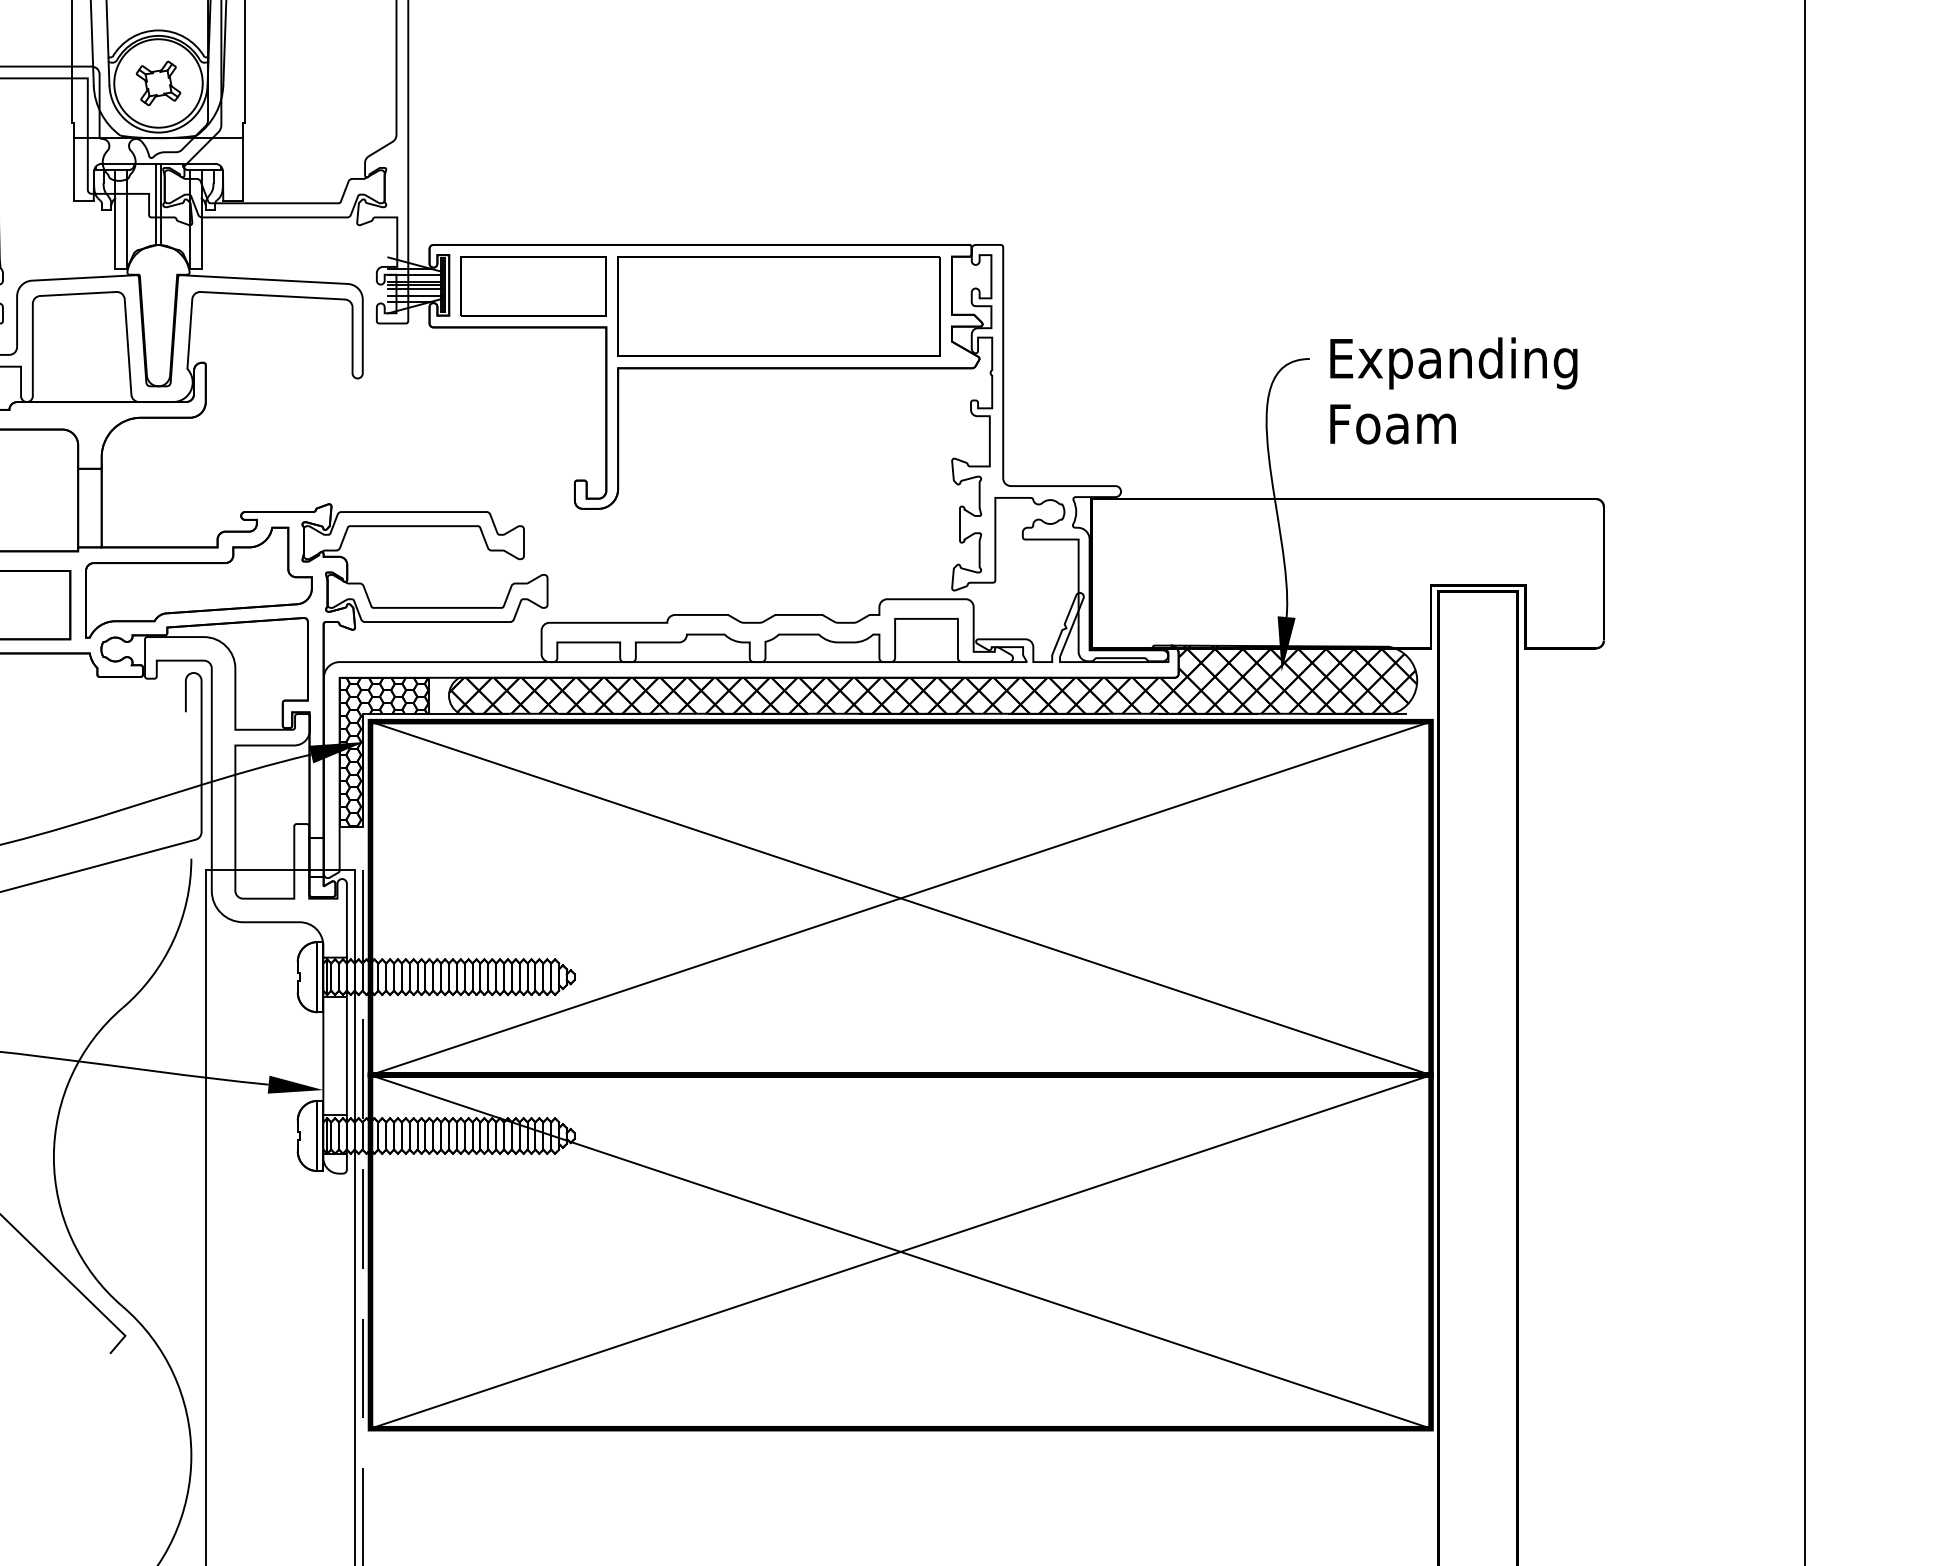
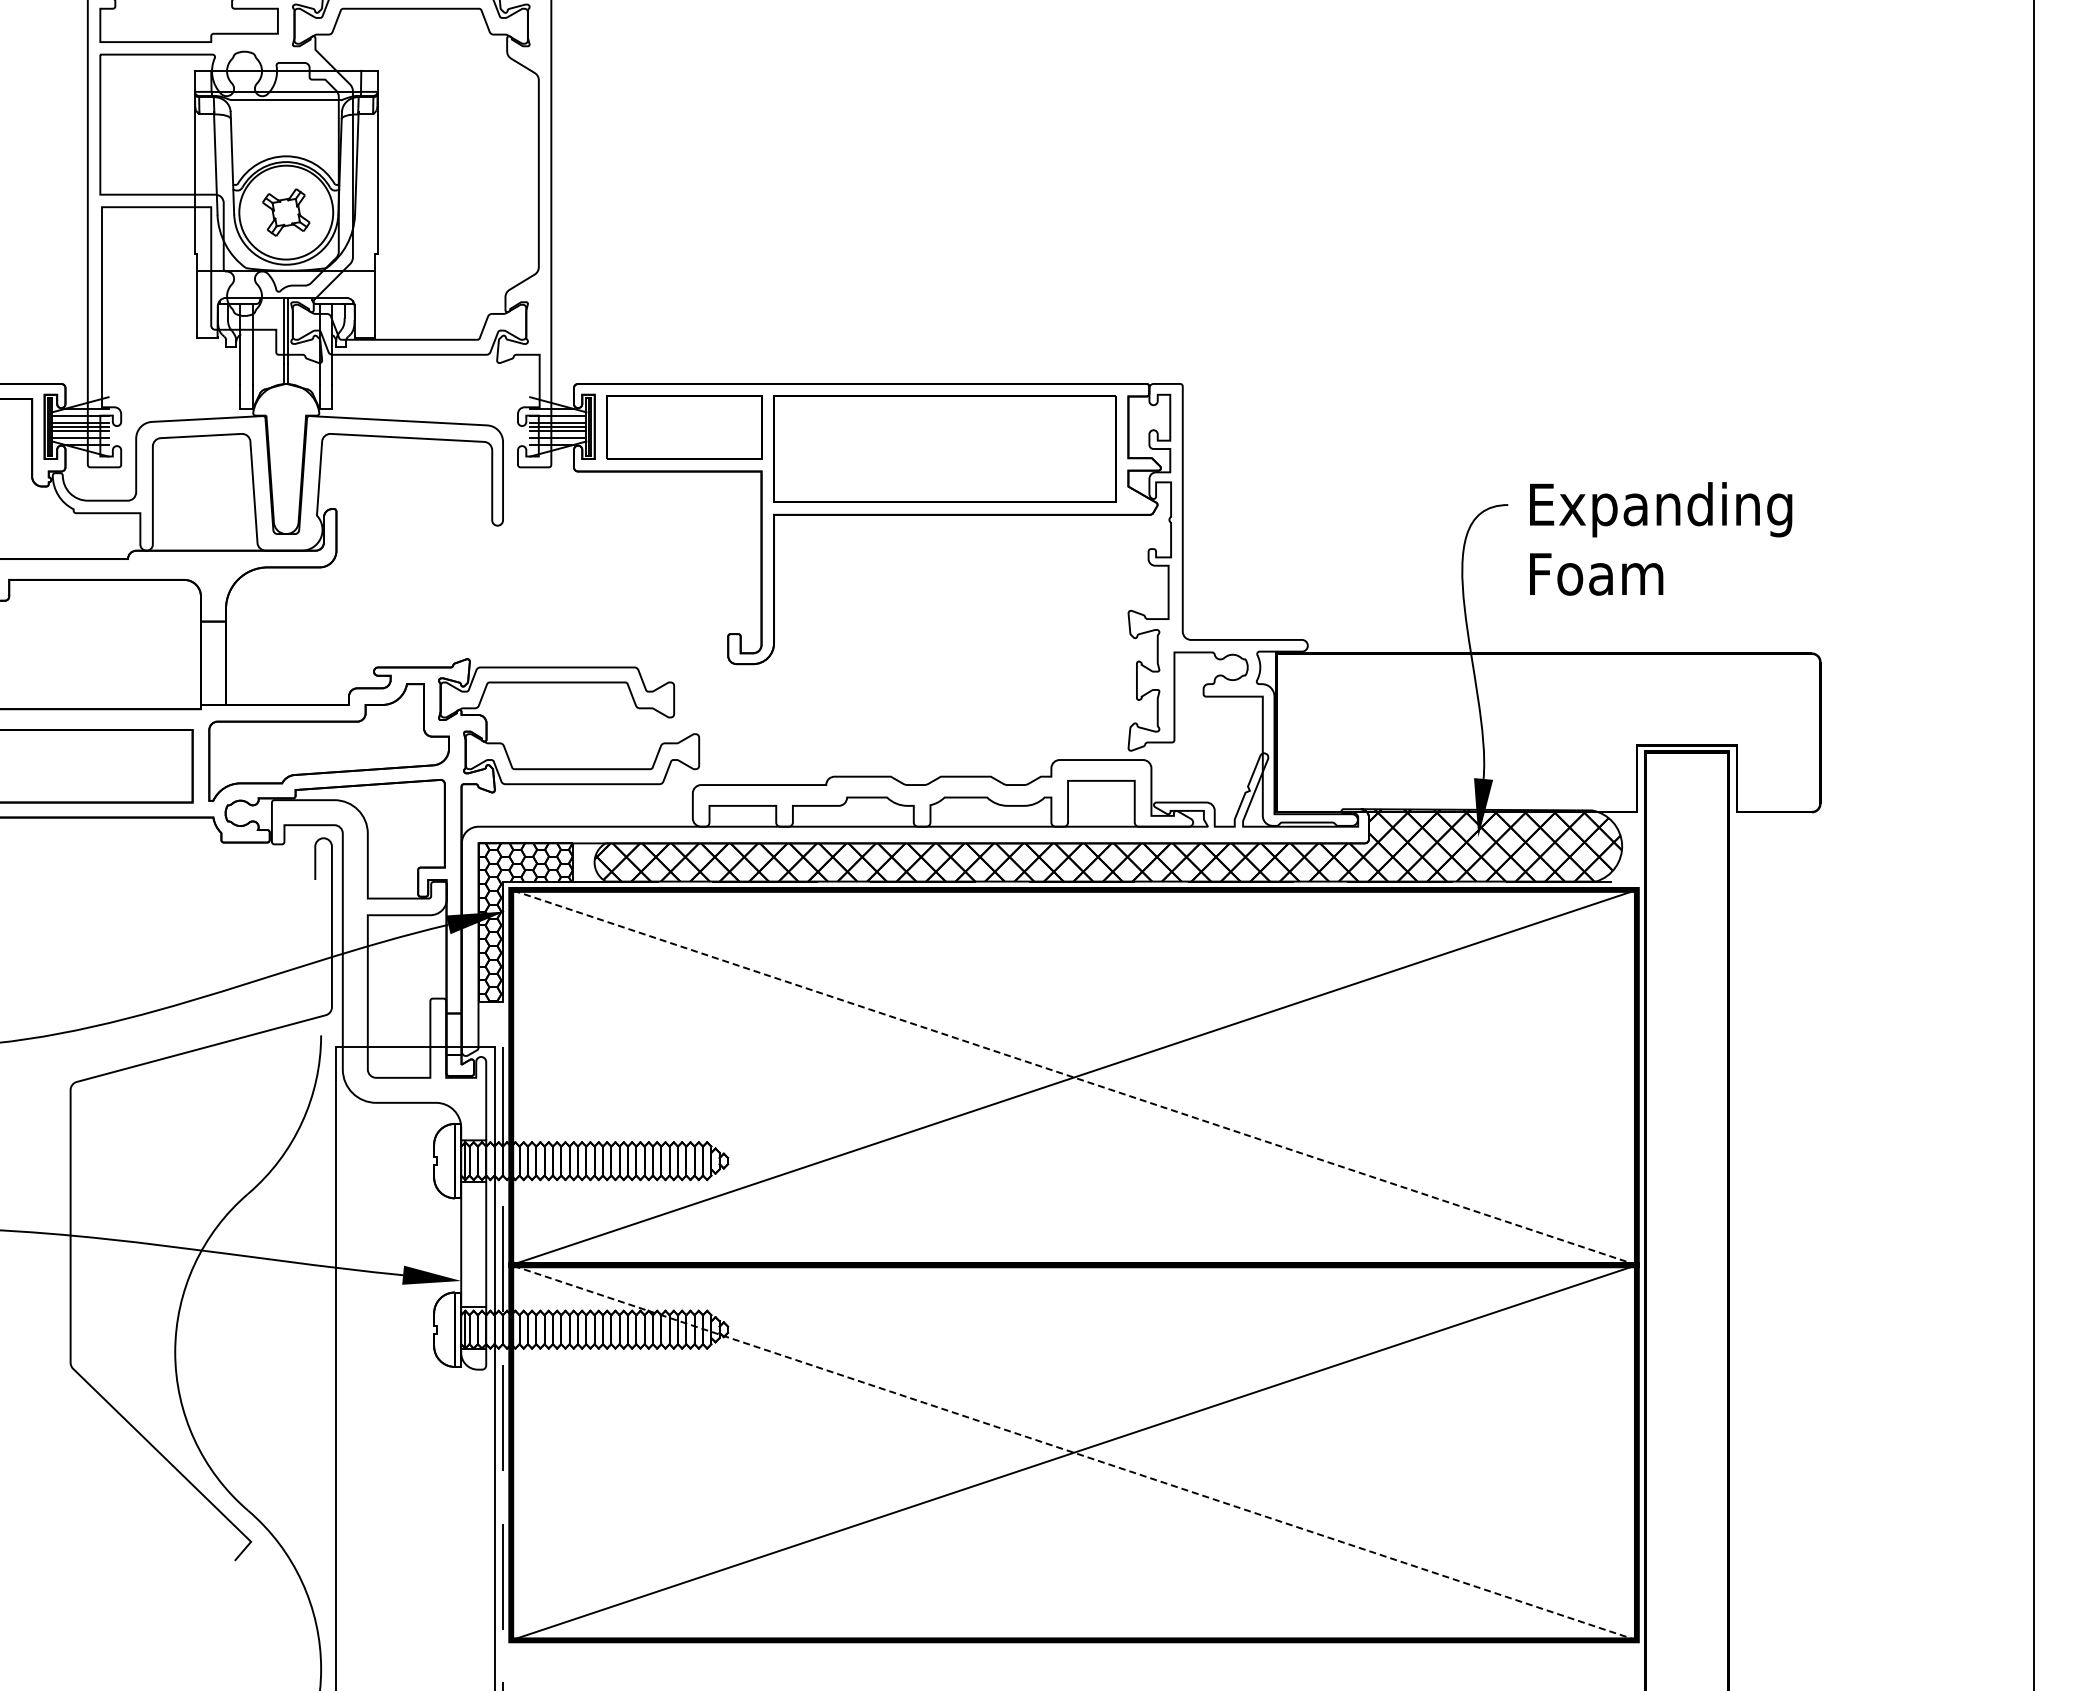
line: (900, 898) -> (1073, 1077), solid -> dashed
line: (900, 1251) -> (1073, 1452), solid -> dashed

